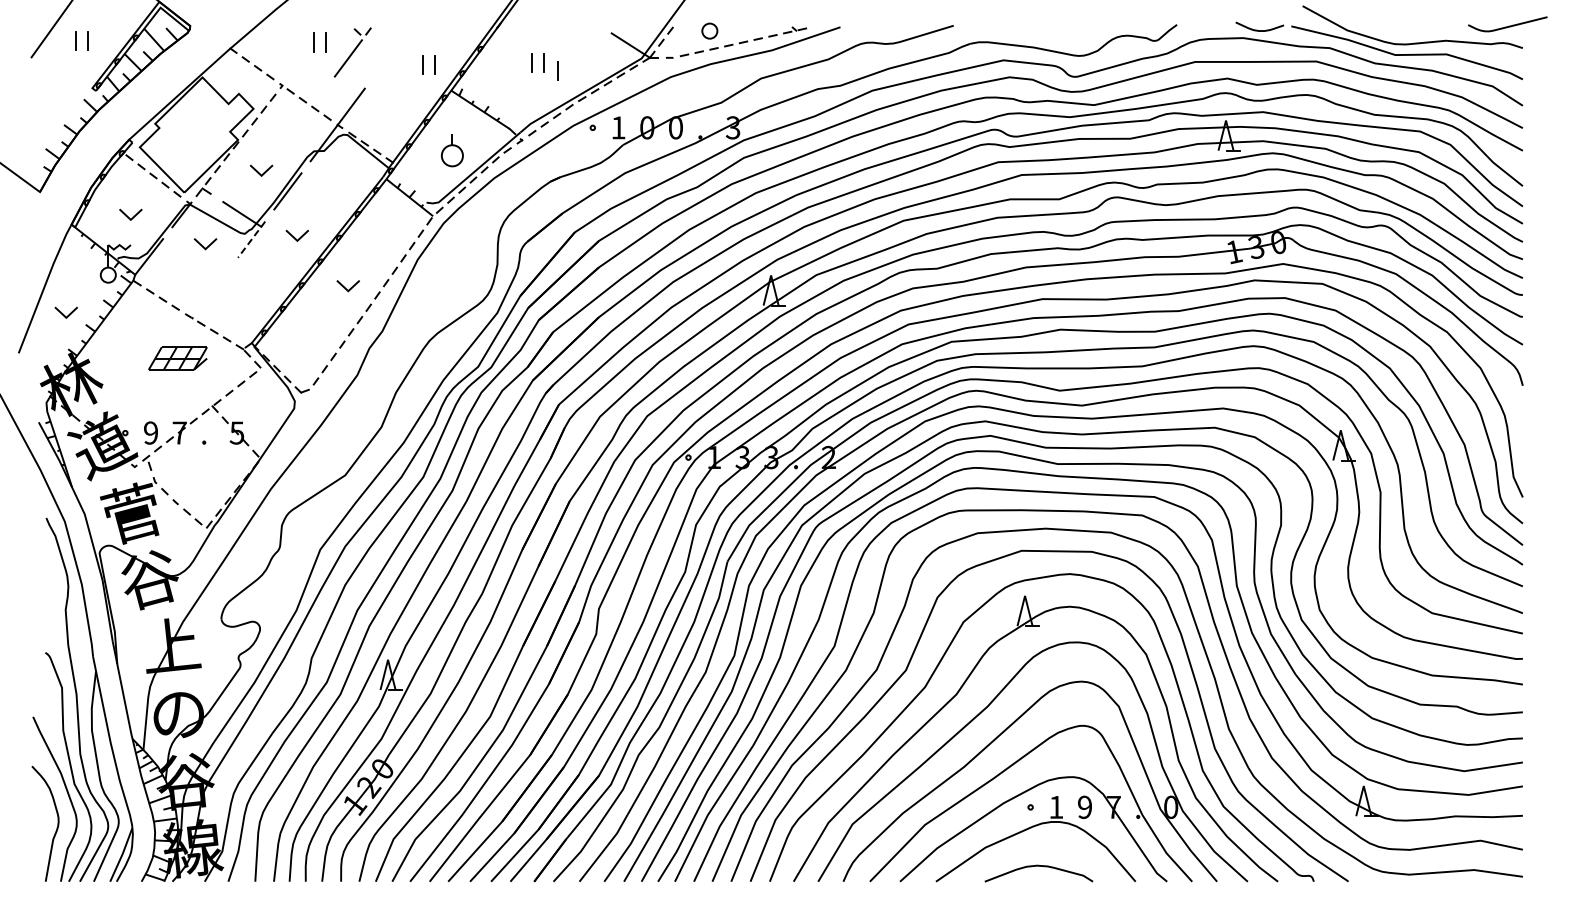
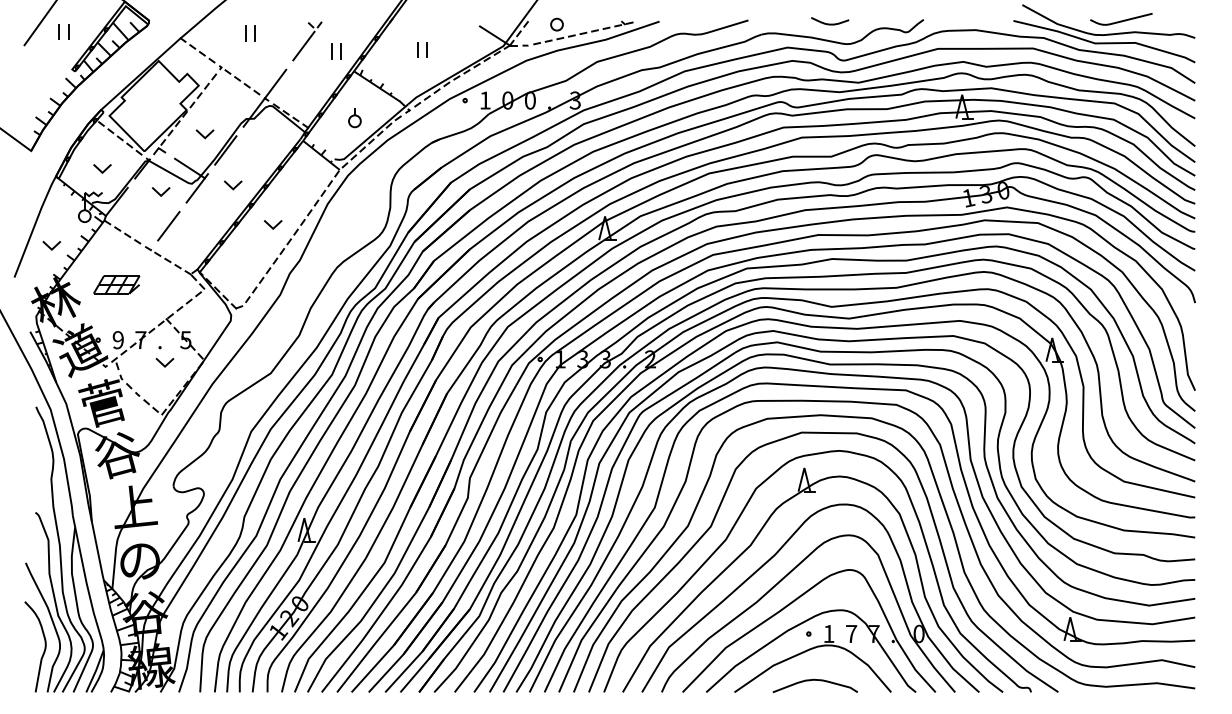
curve: (1507, 26) -> (1121, 21), moved
curve: (1257, 29) -> (828, 23), moved
part: (352, 52) -> (307, 41), moved
line: (557, 70) -> (437, 55), removed
part: (452, 150) -> (354, 118), size x0.71
line: (251, 239) -> (197, 188), dashed -> solid
line: (214, 287) -> (168, 225), added
part: (177, 358) -> (116, 284), moved
line: (208, 463) -> (163, 364), added
text: (1085, 806) -> (851, 633), 9 -> 7

